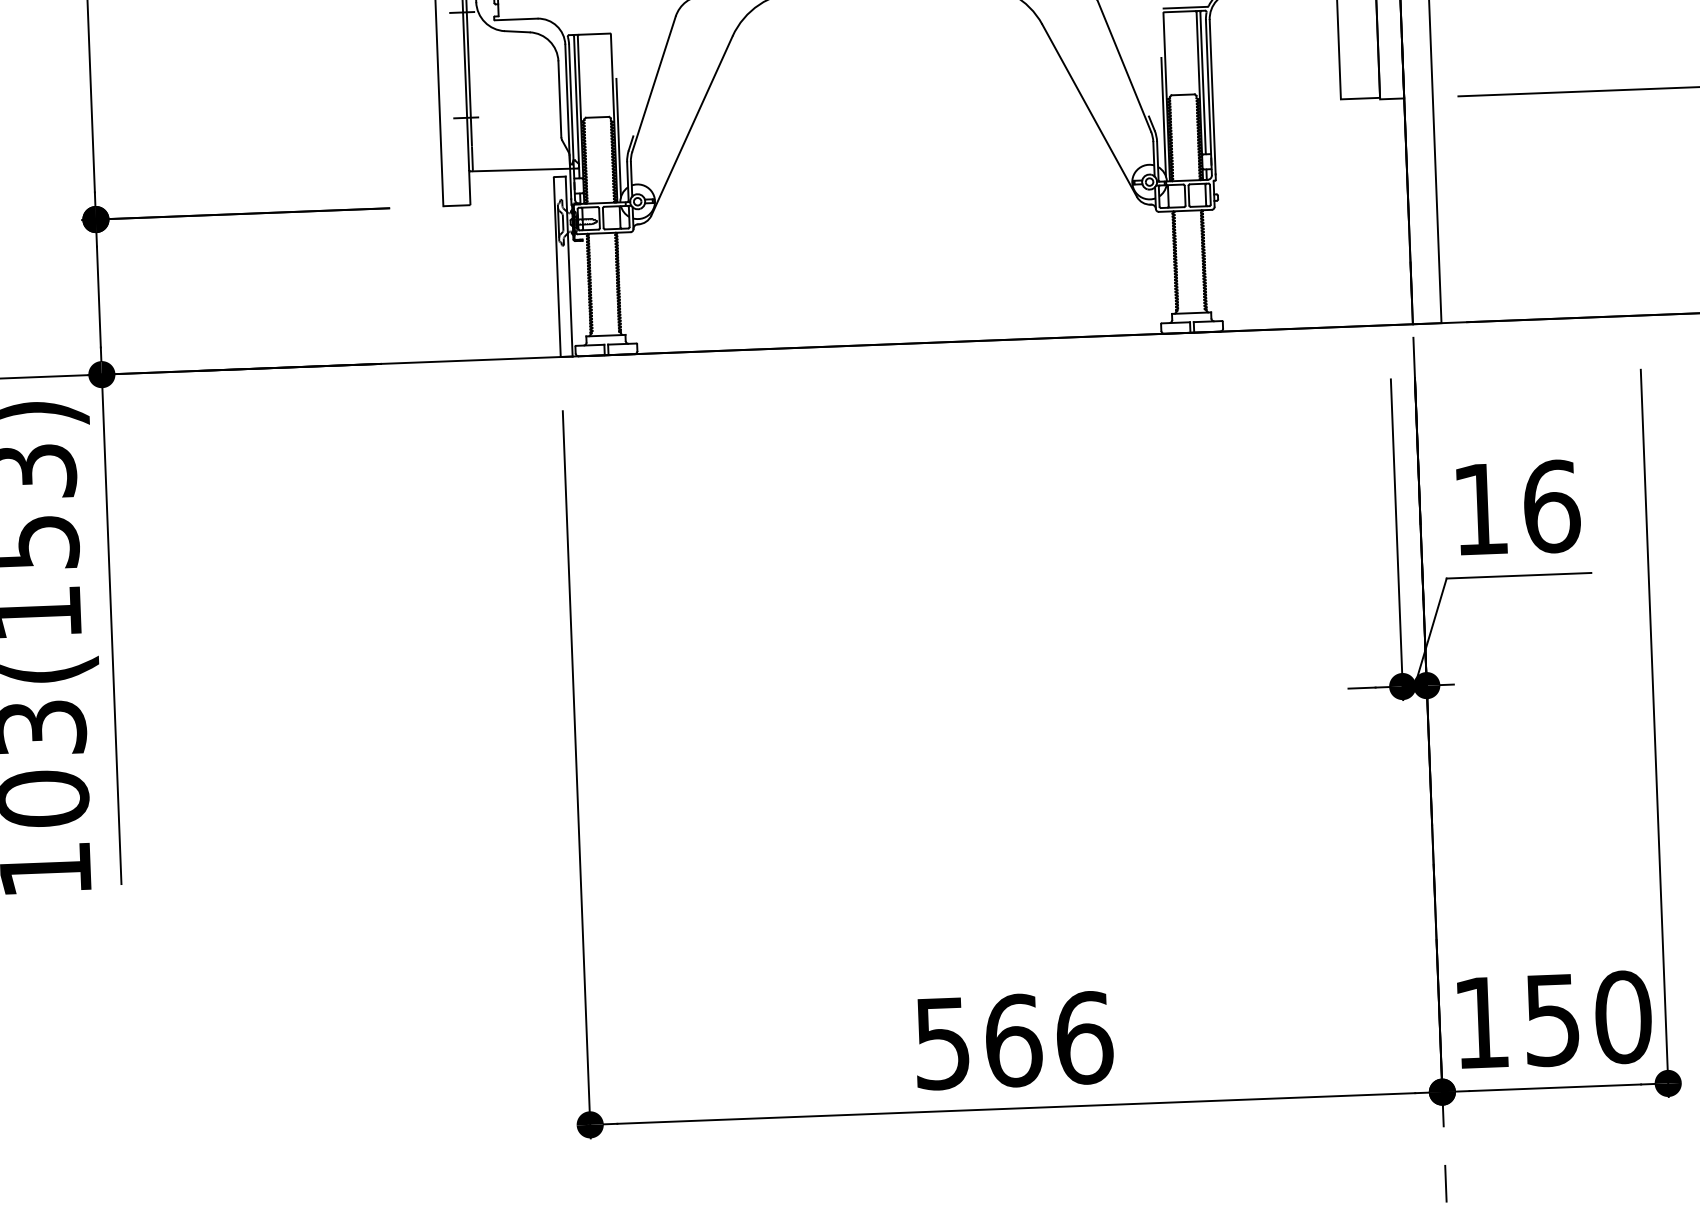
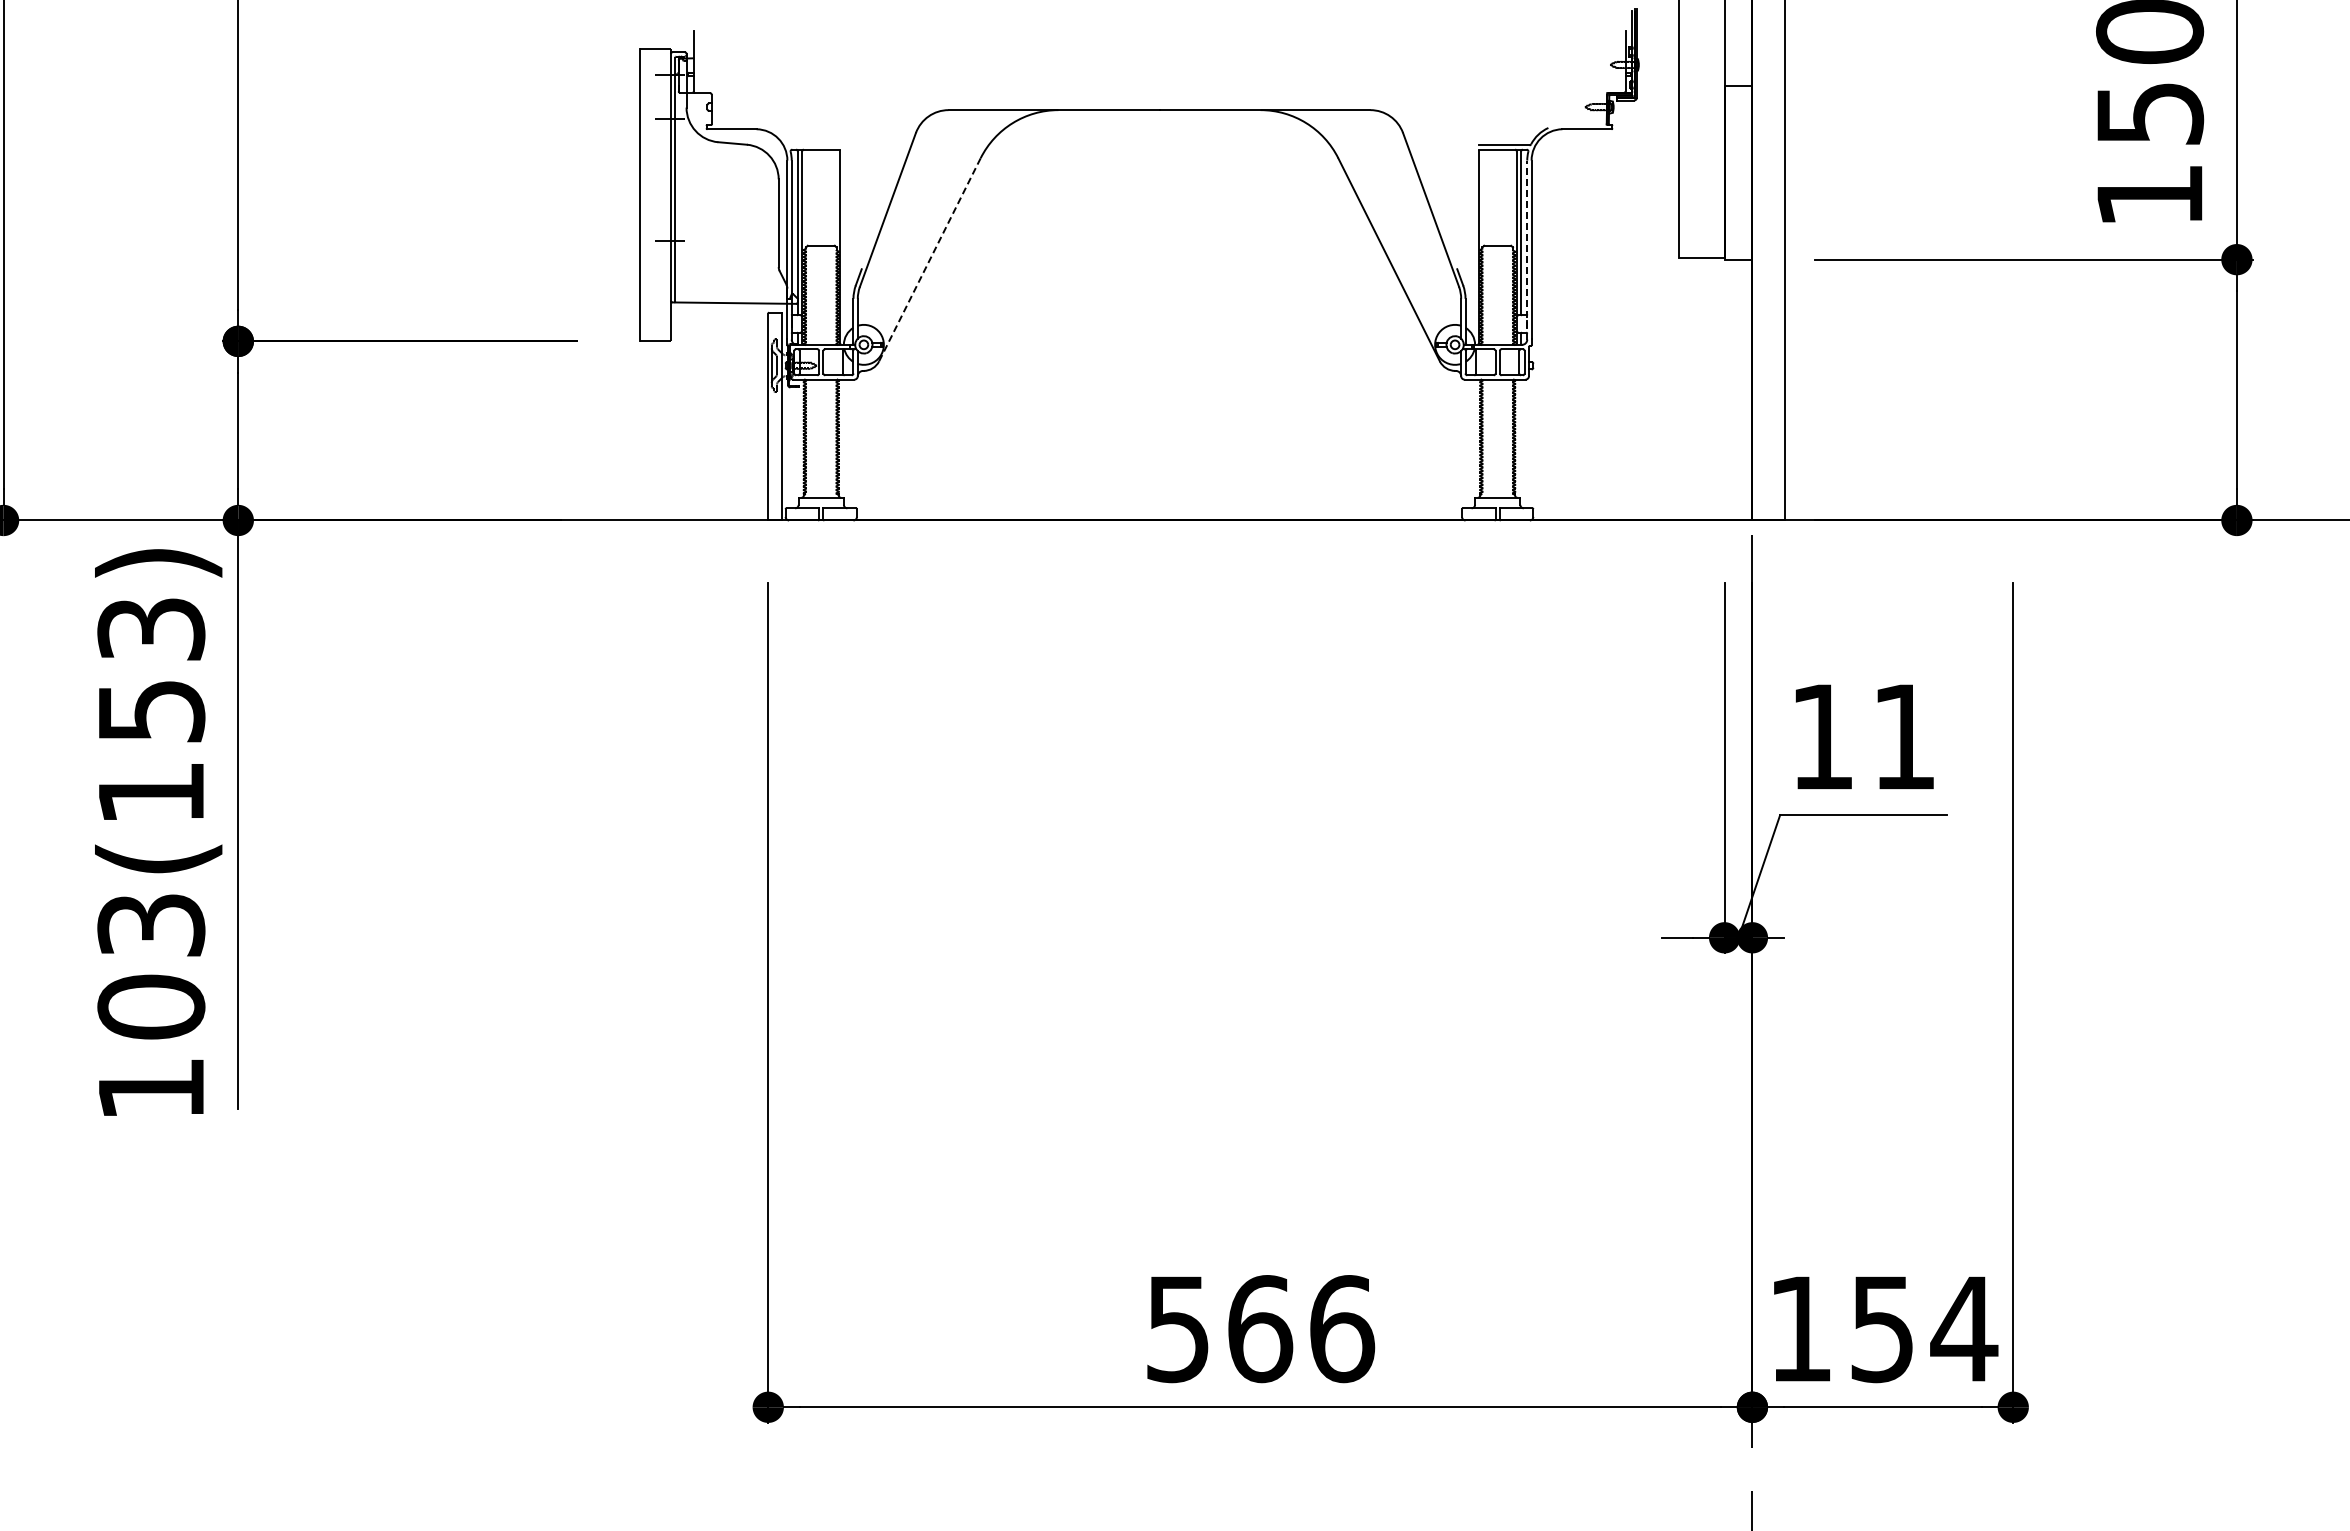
line: (1209, 97) -> (1527, 250), solid -> dashed
line: (1163, 117) -> (1474, 270), removed
line: (691, 125) -> (929, 259), solid -> dashed
line: (618, 138) -> (844, 270), removed
text: (1551, 507) -> (1904, 737), 16 -> 11
text: (1623, 1017) -> (1964, 1329), 150 -> 154

